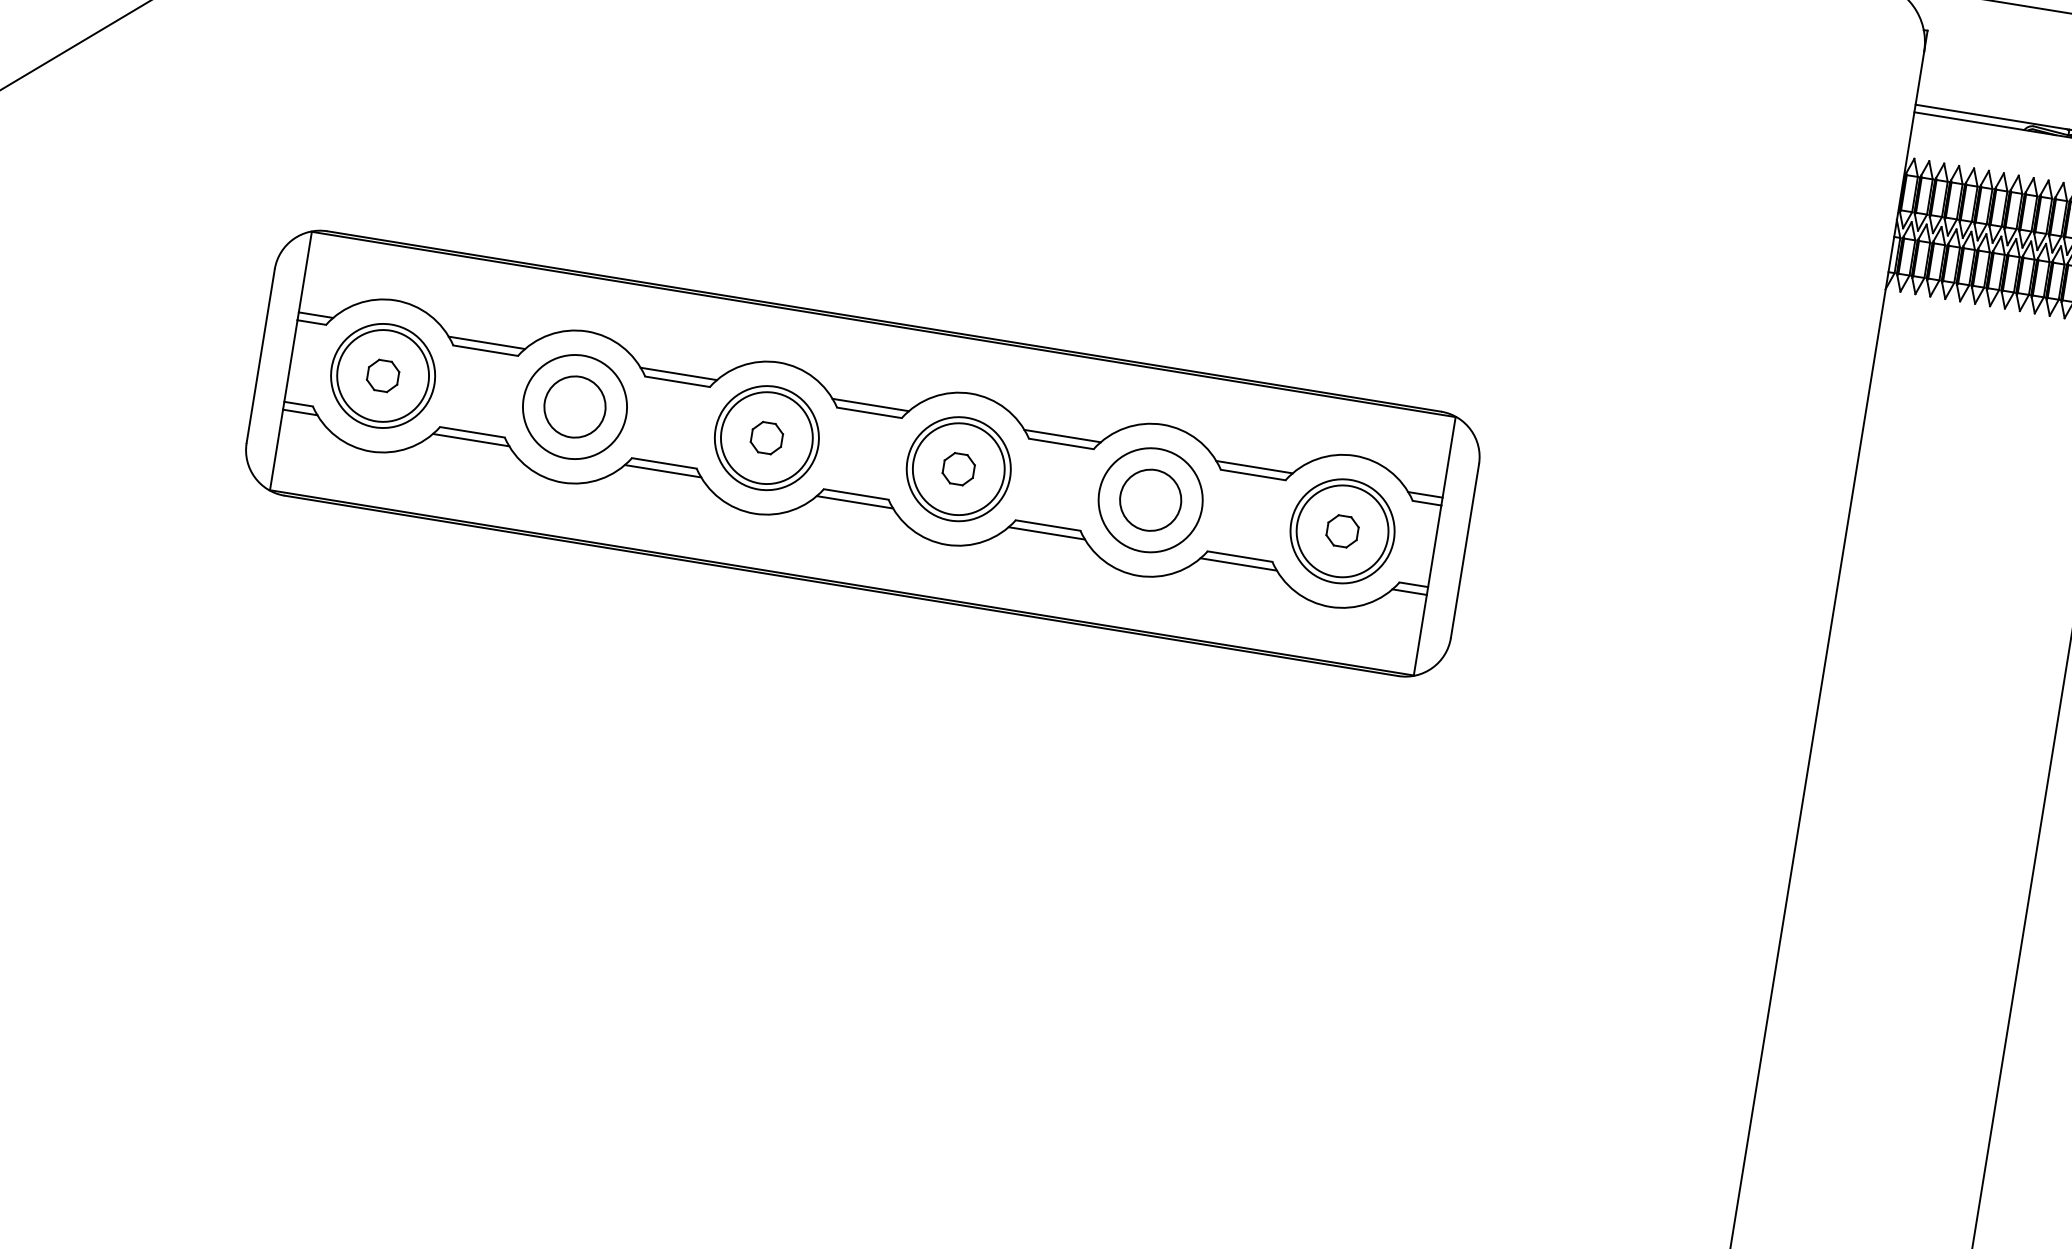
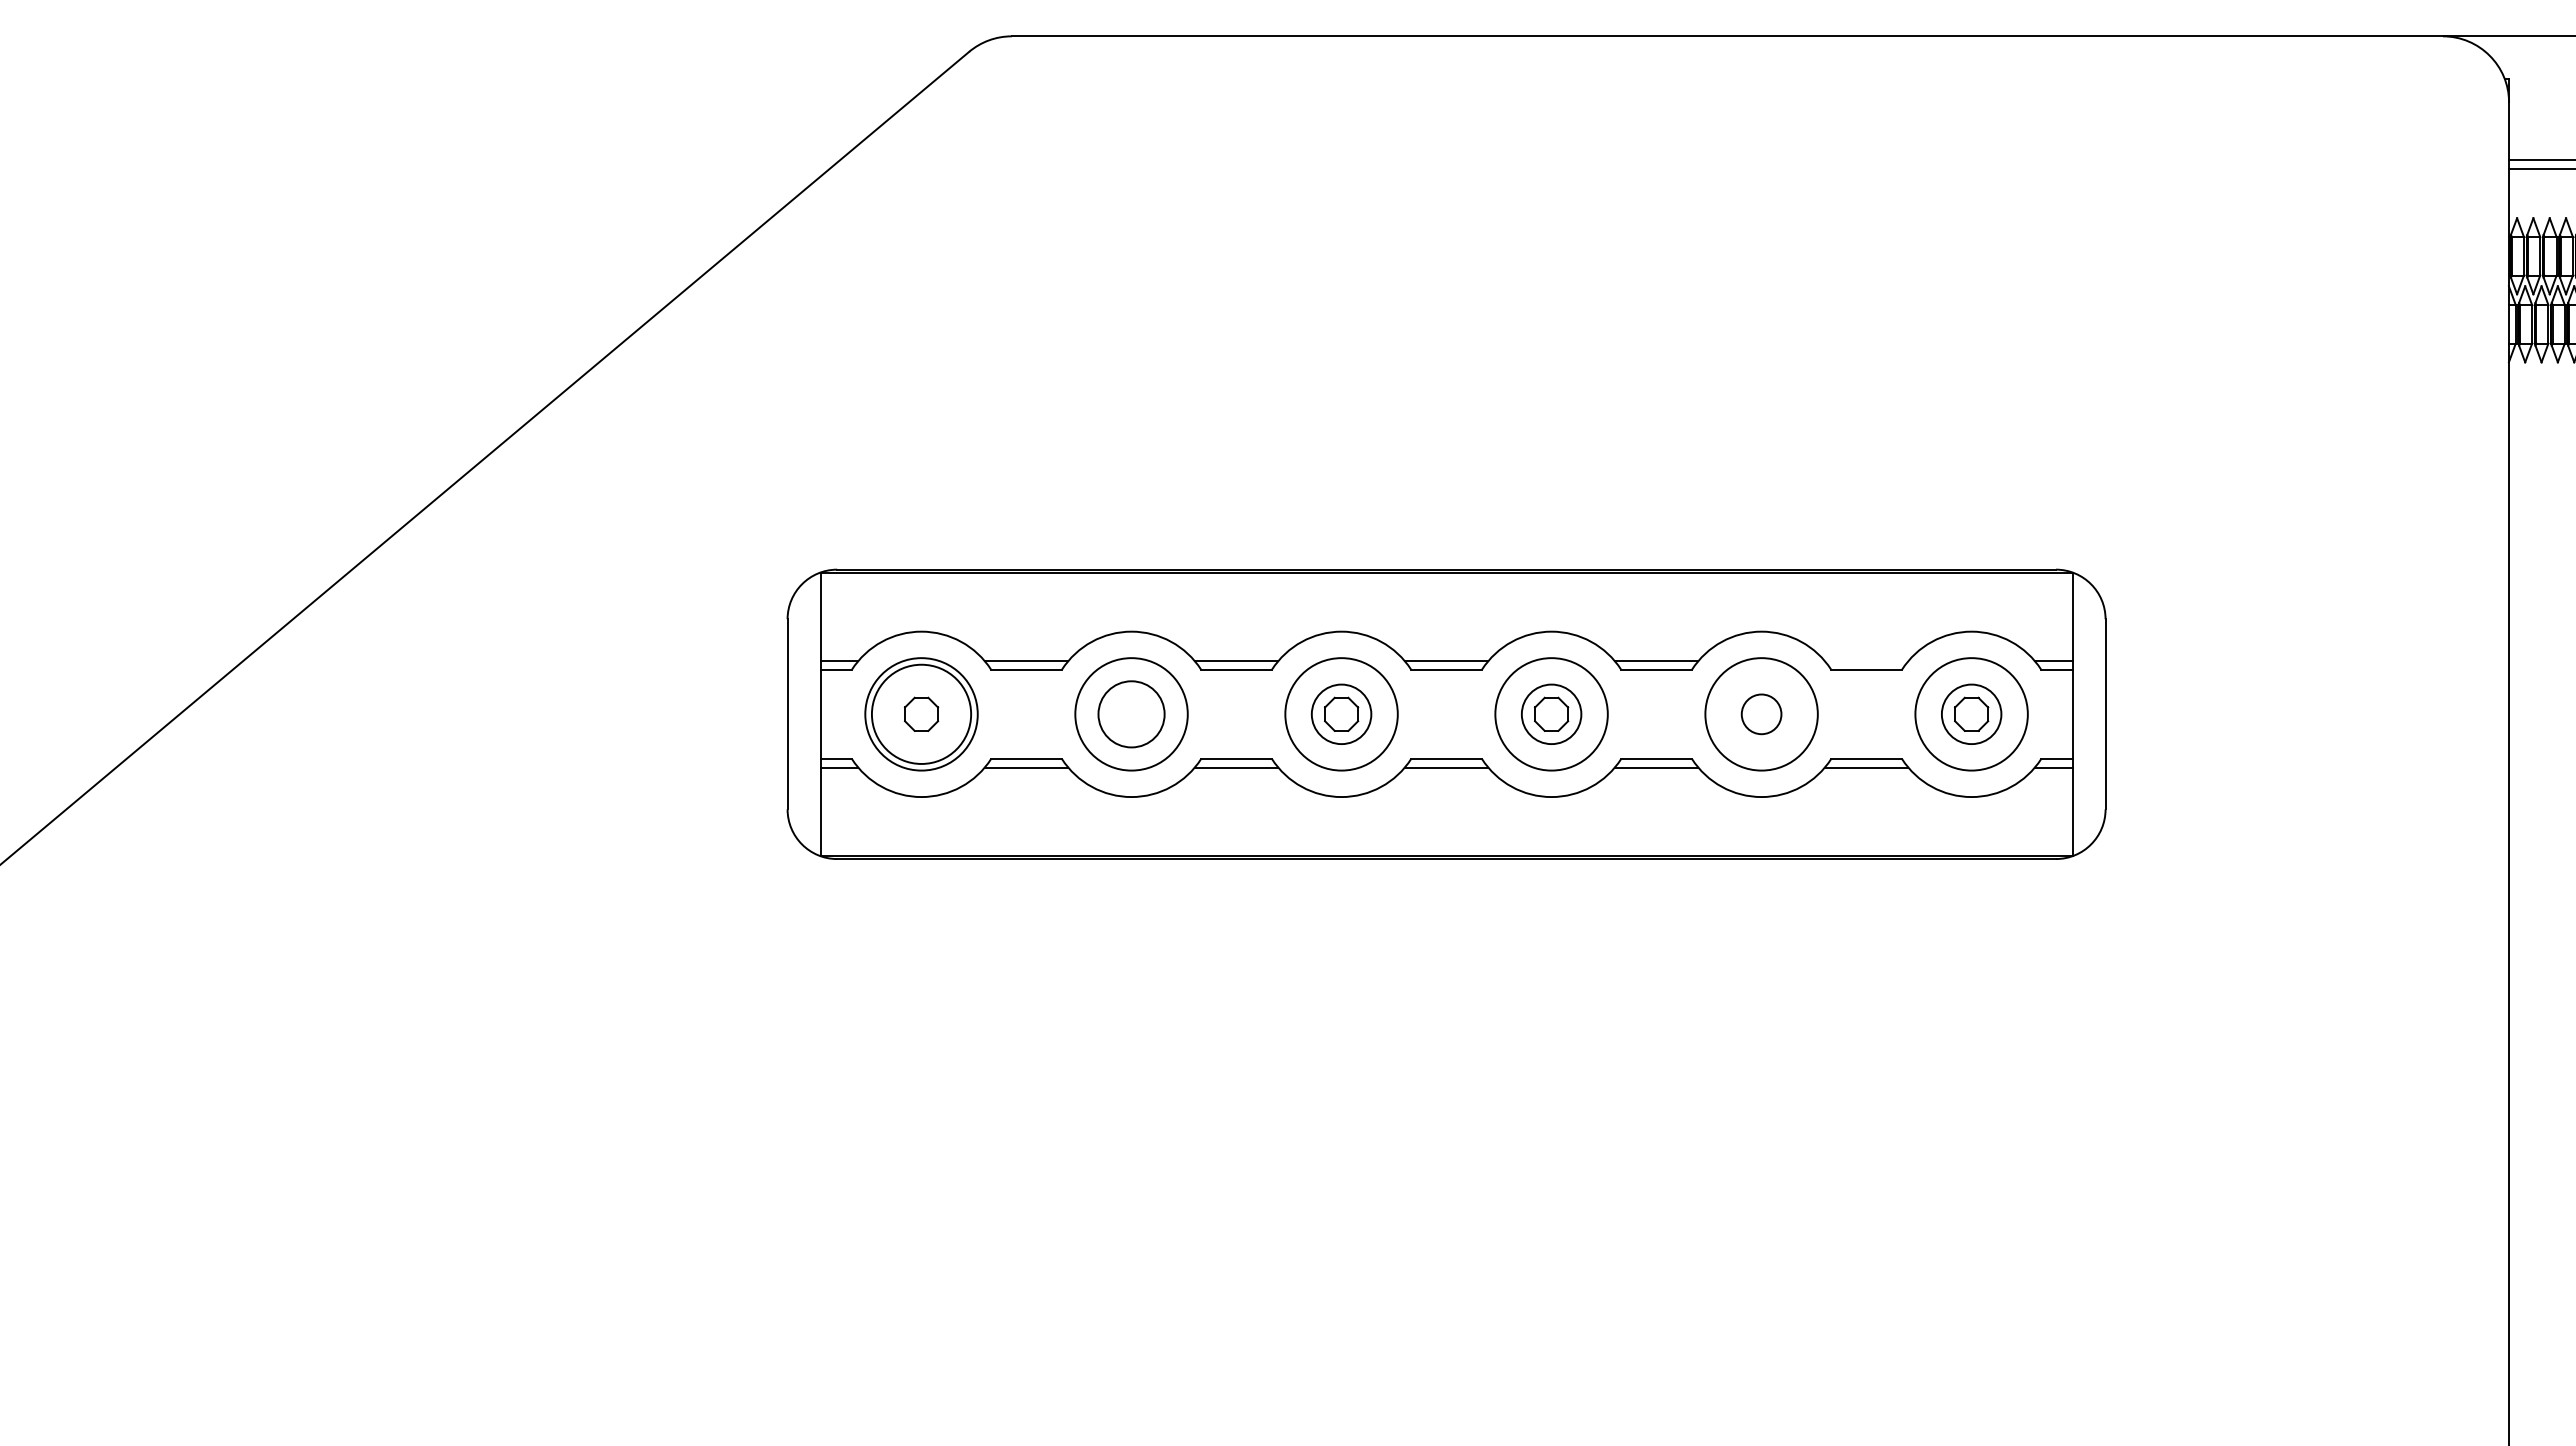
circle: (766, 437) -> (1341, 713), size x0.6
line: (1254, 467) -> (1866, 661), removed
circle: (958, 468) -> (1551, 713), size x0.6
circle: (1150, 500) -> (1761, 714), size x0.6
circle: (1342, 530) -> (1971, 713), size x0.6

